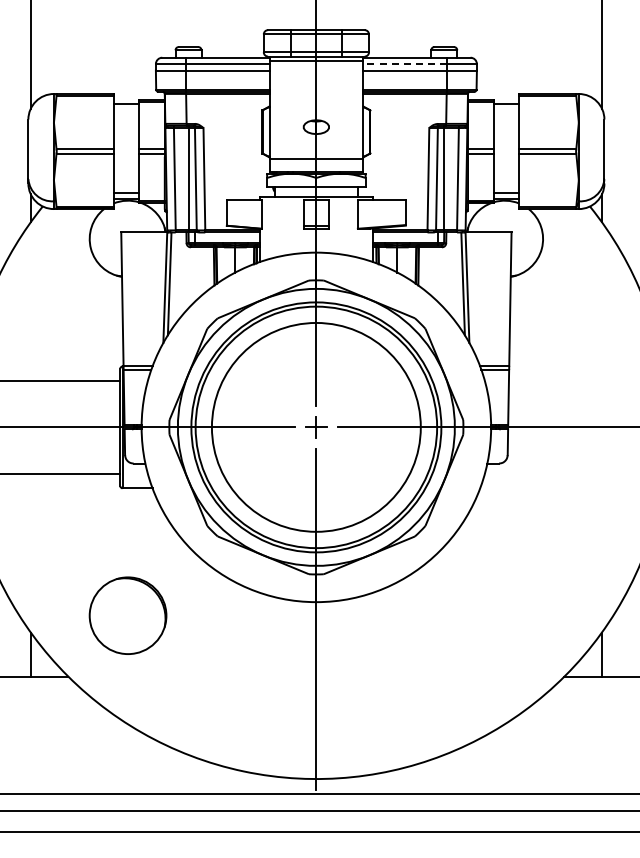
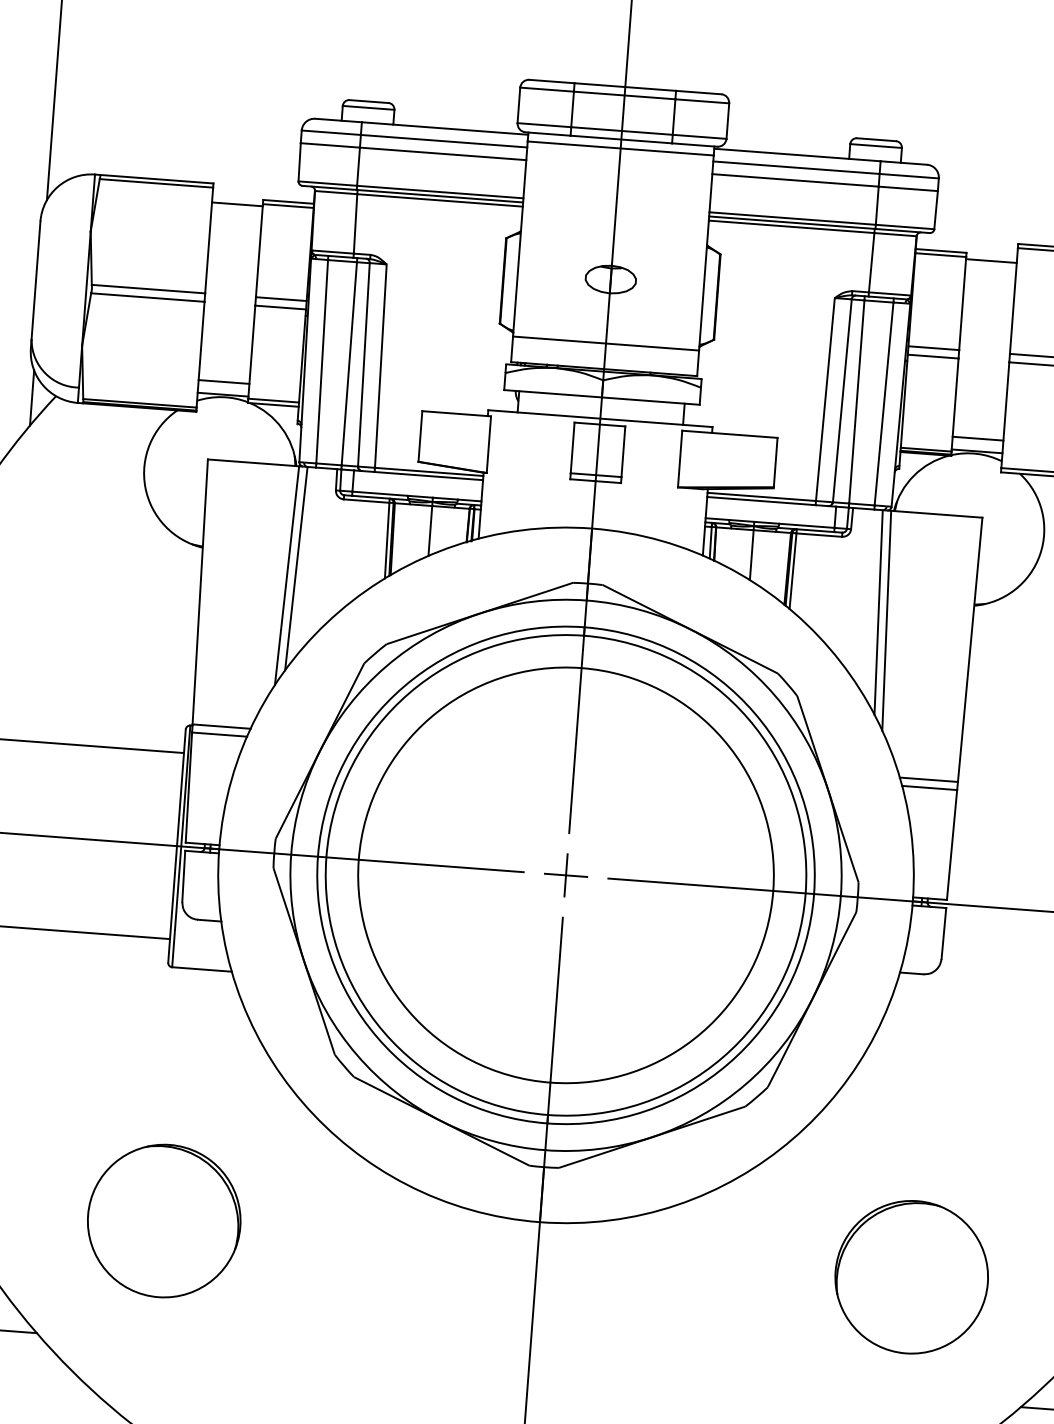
line: (405, 64) -> (797, 168), dashed -> solid
part: (504, 615) -> (911, 1276), added

